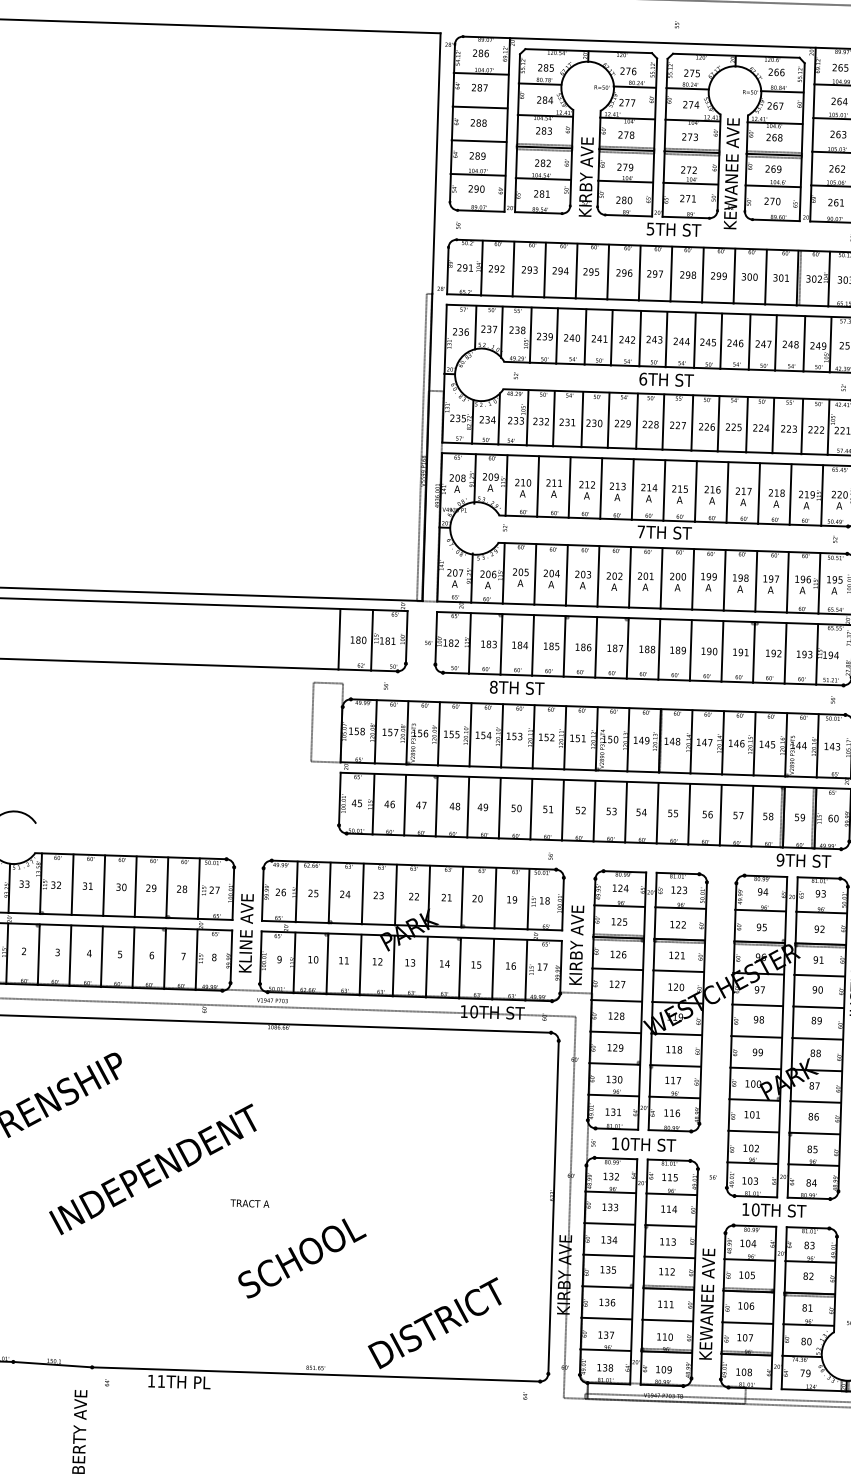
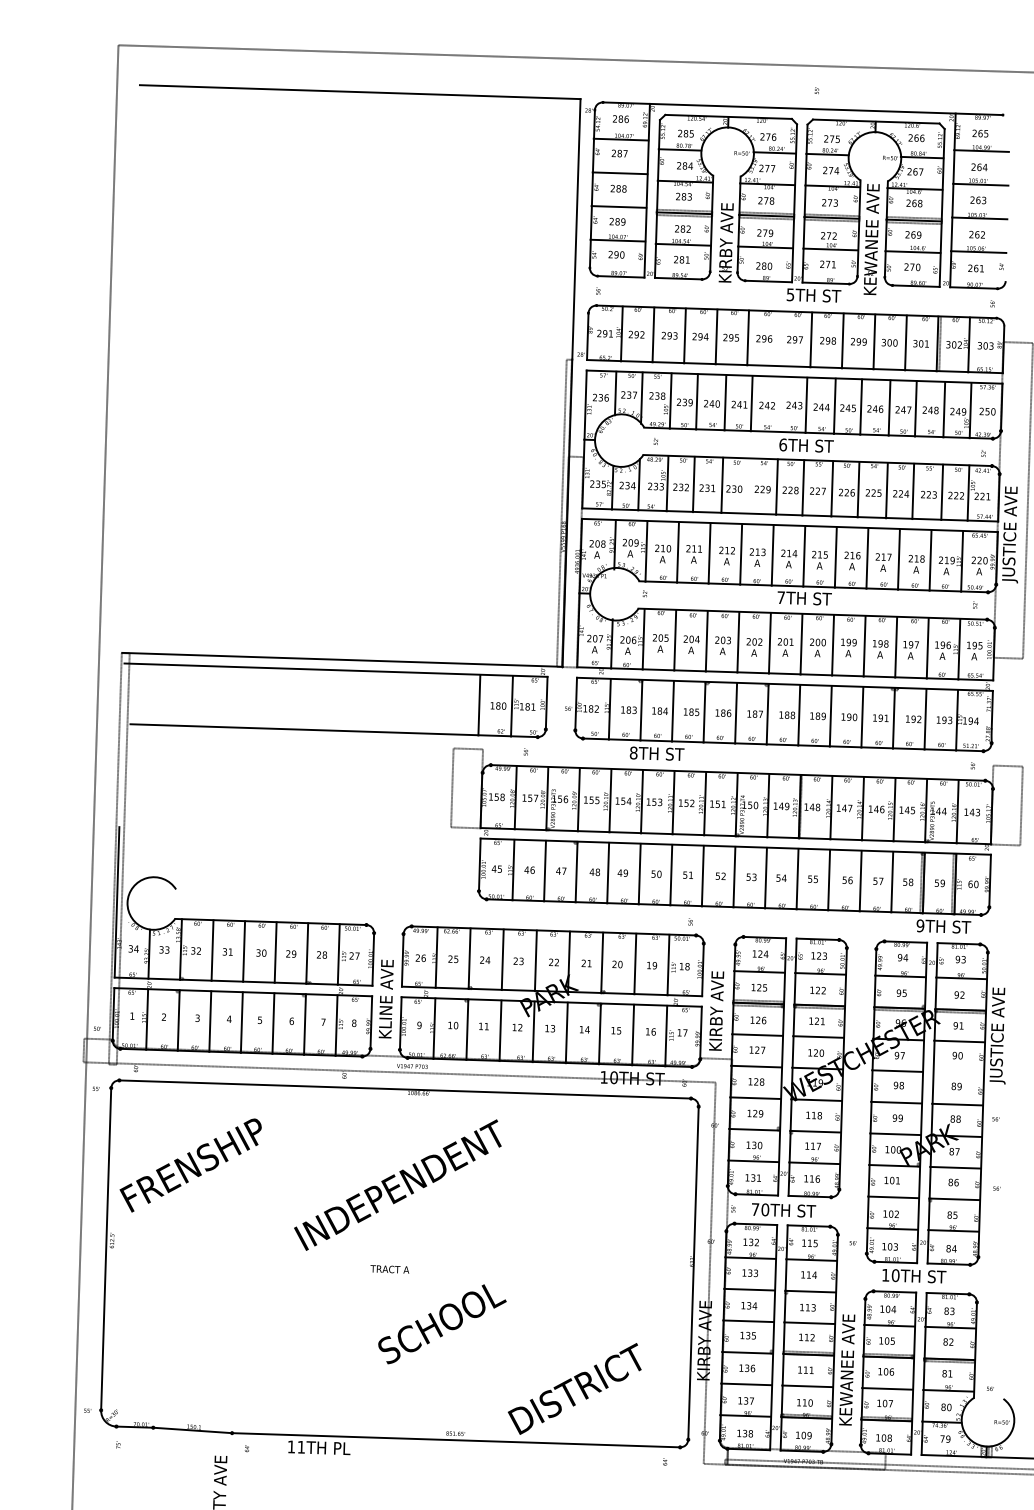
line: (639, 272) -> (779, 338), removed
line: (640, 338) -> (780, 404), removed
line: (608, 419) -> (748, 485), removed
line: (818, 1006) -> (958, 1072), removed
text: (615, 1143) -> (755, 1209), 10TH -> 70TH
text: (152, 1168) -> (397, 1184), moved

